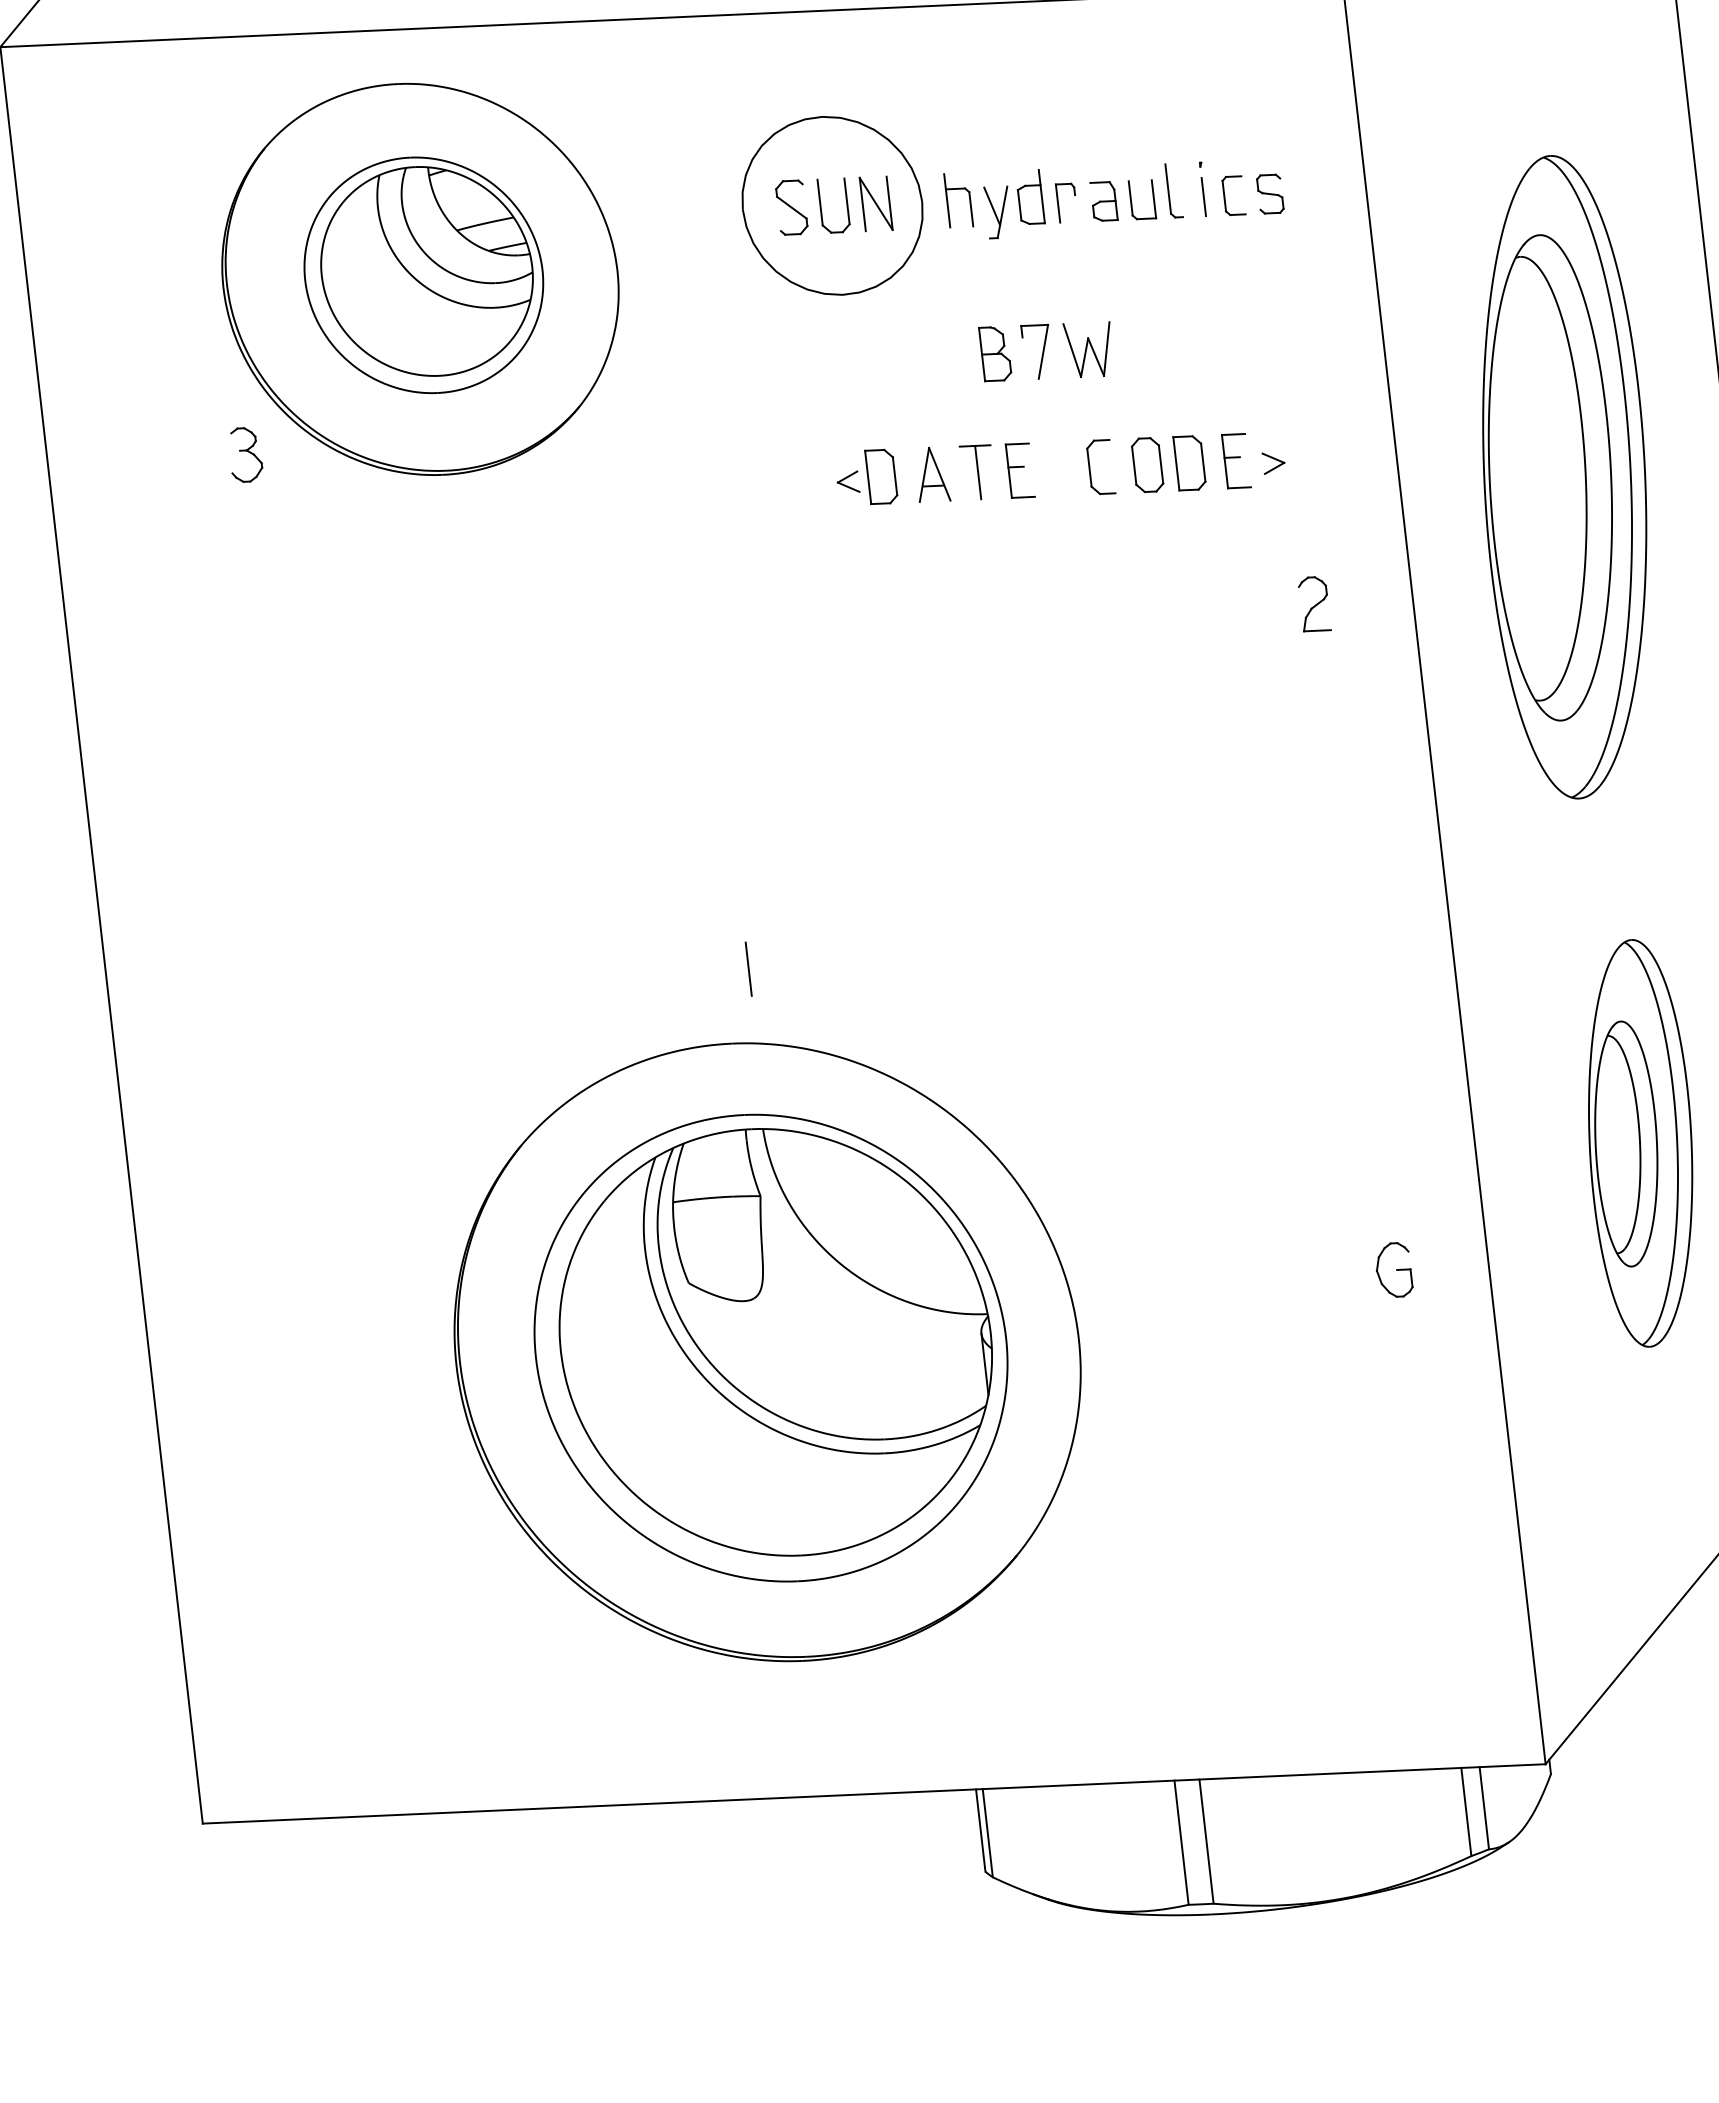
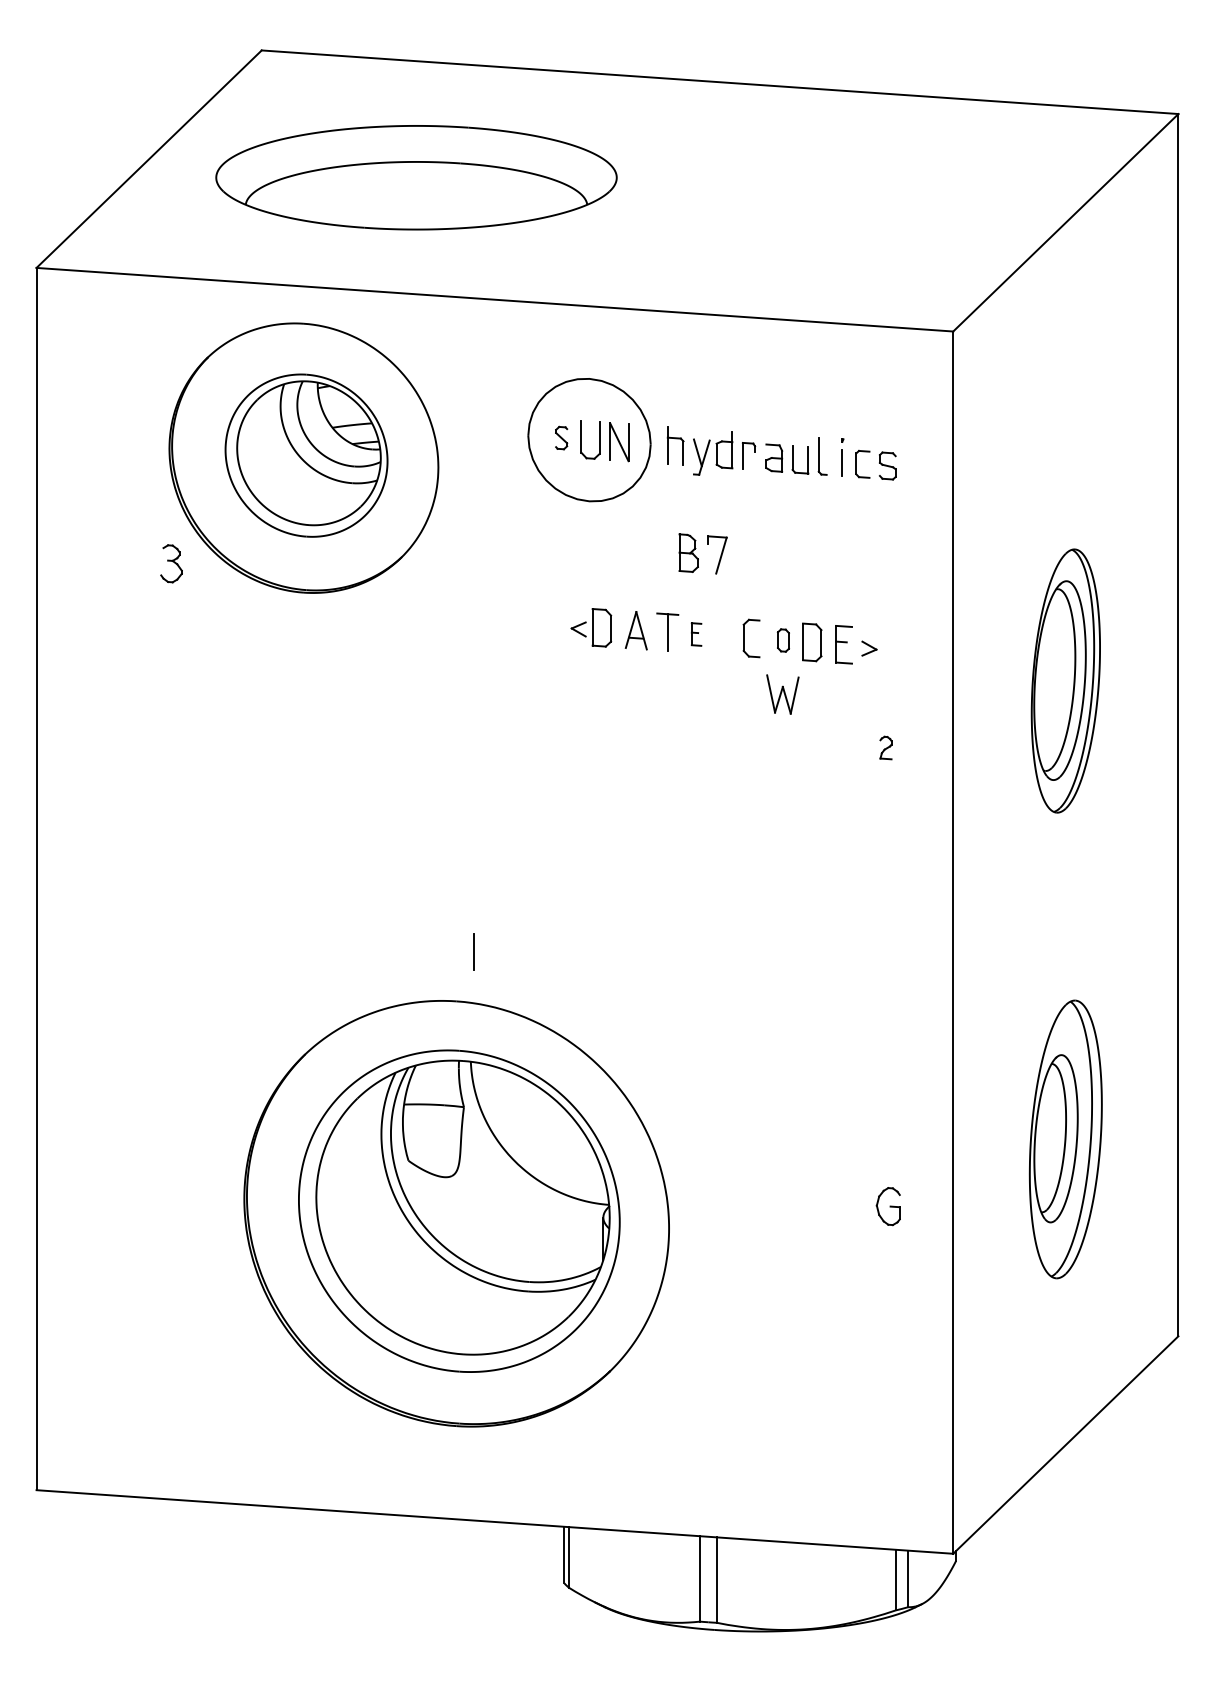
part: (791, 206) -> (561, 437), size x0.6
part: (1088, 349) -> (782, 694), moved
part: (1147, 464) -> (783, 640), size x0.6
part: (1020, 470) -> (696, 634), size x0.6
part: (1564, 476) -> (1065, 680), size x0.6
part: (1313, 603) -> (885, 747), size x0.6

